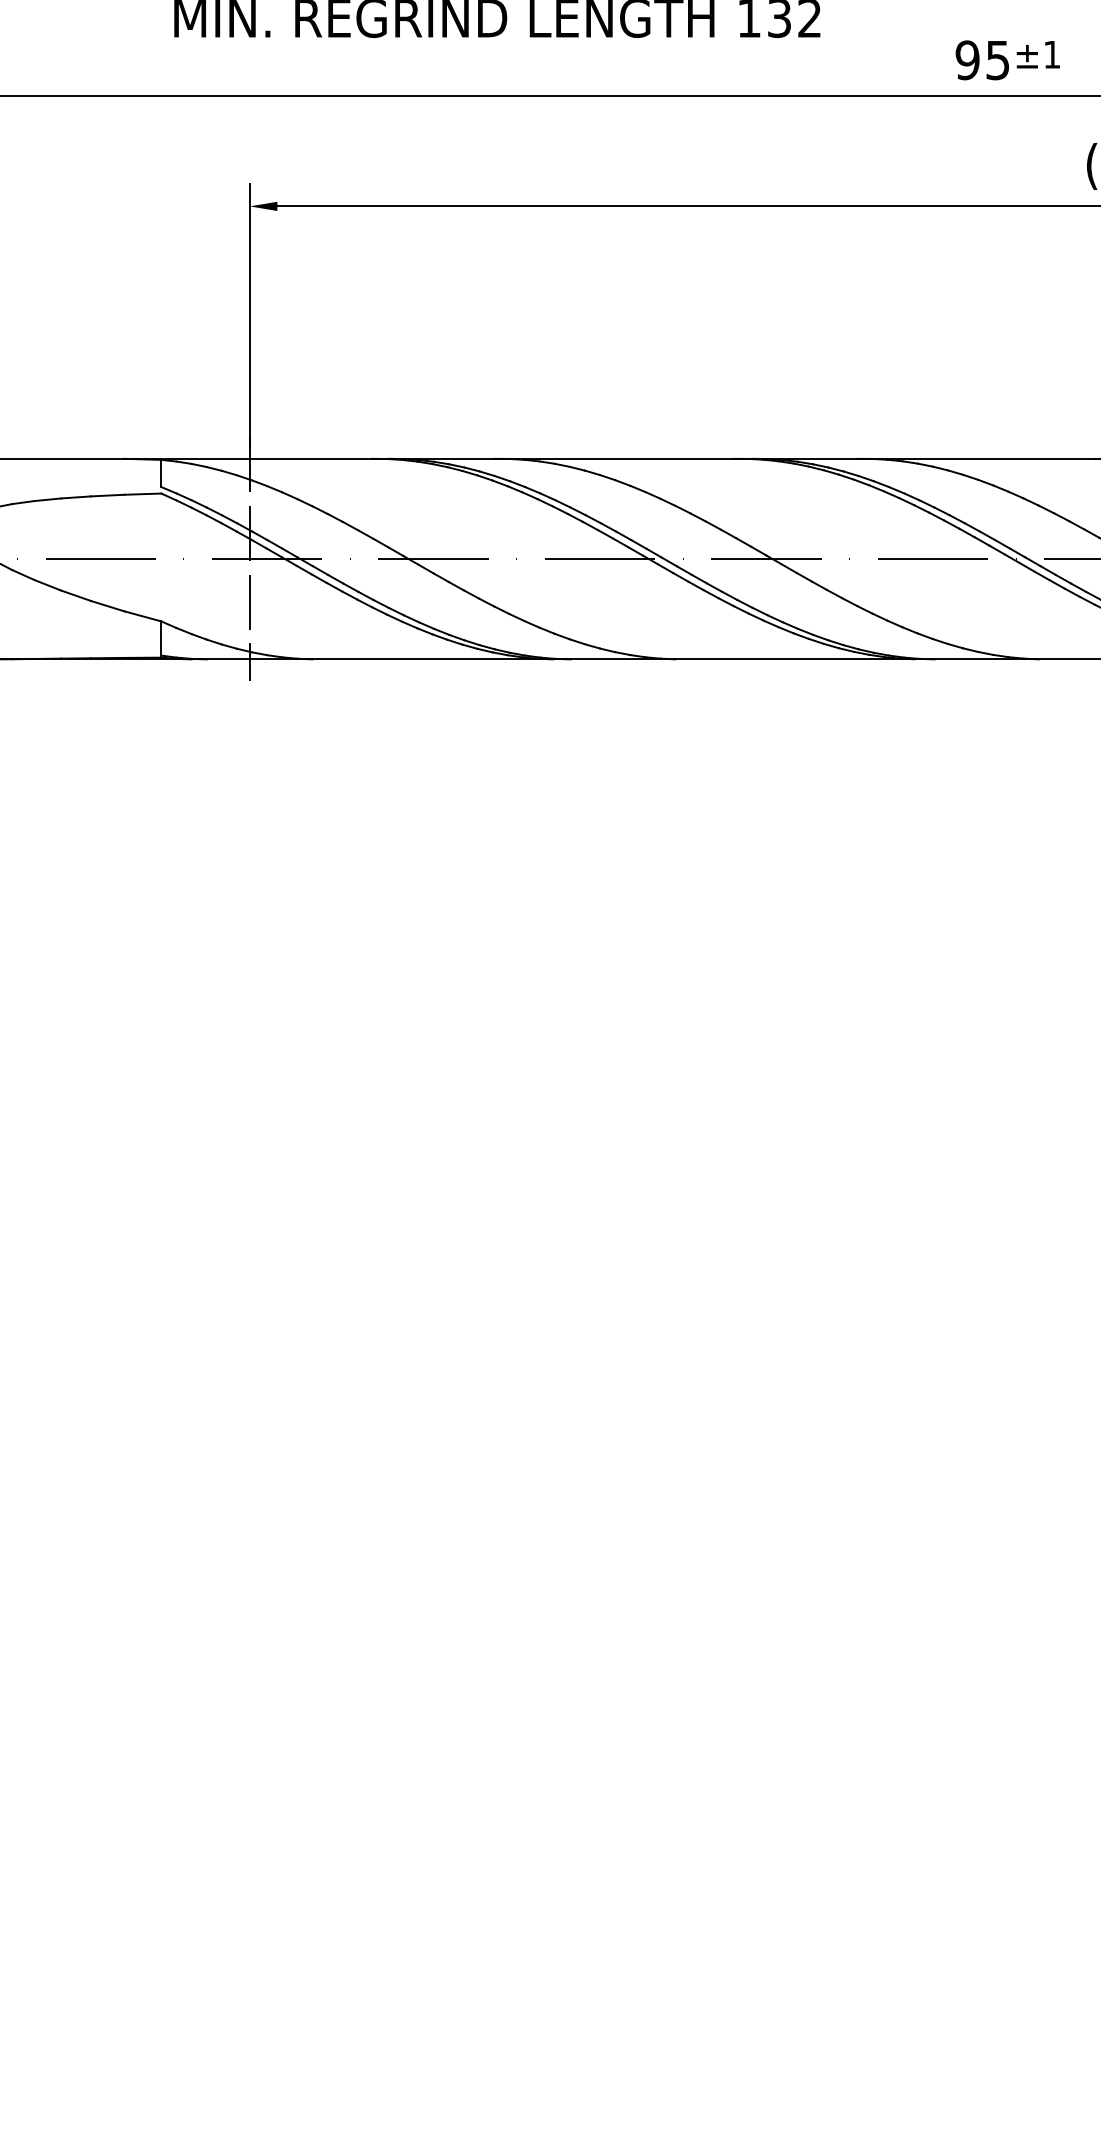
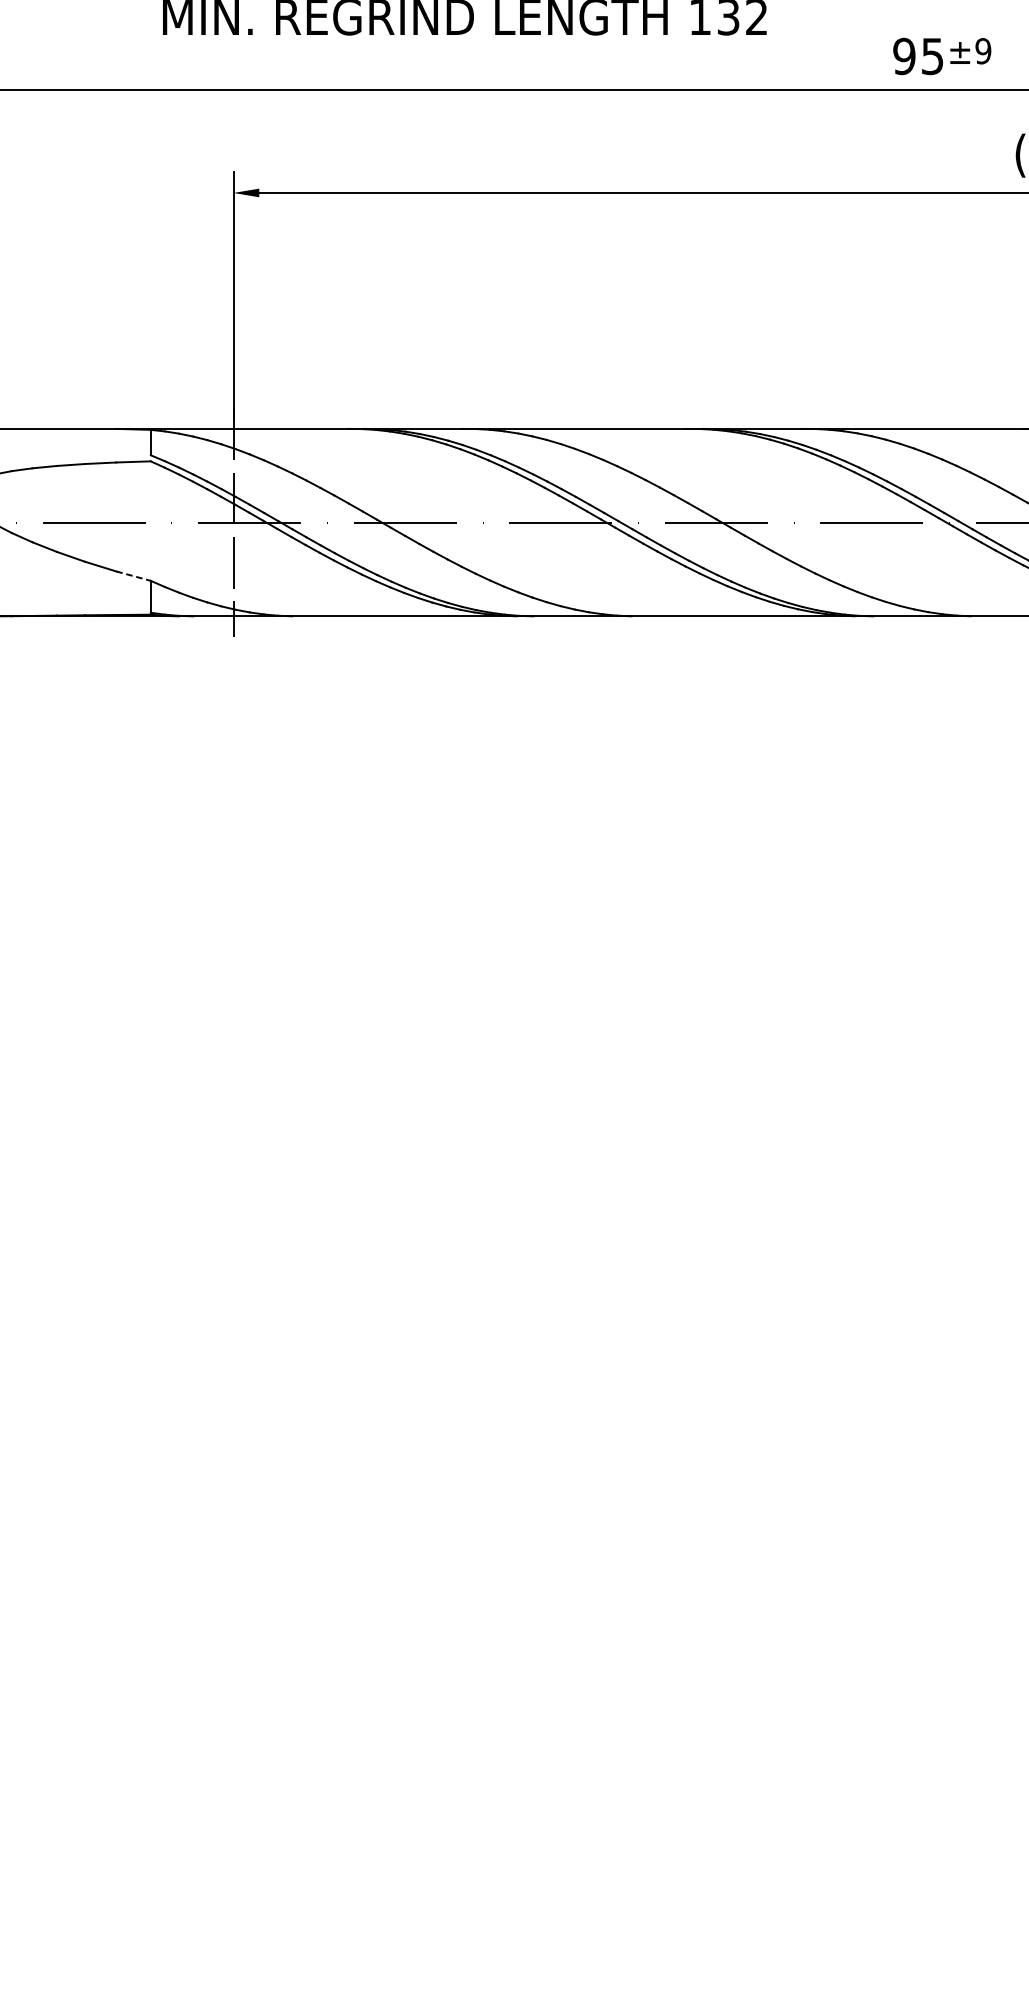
text: (1051, 54) -> (982, 51), ±1 -> ±9
line: (143, 616) -> (134, 576), solid -> dashed

